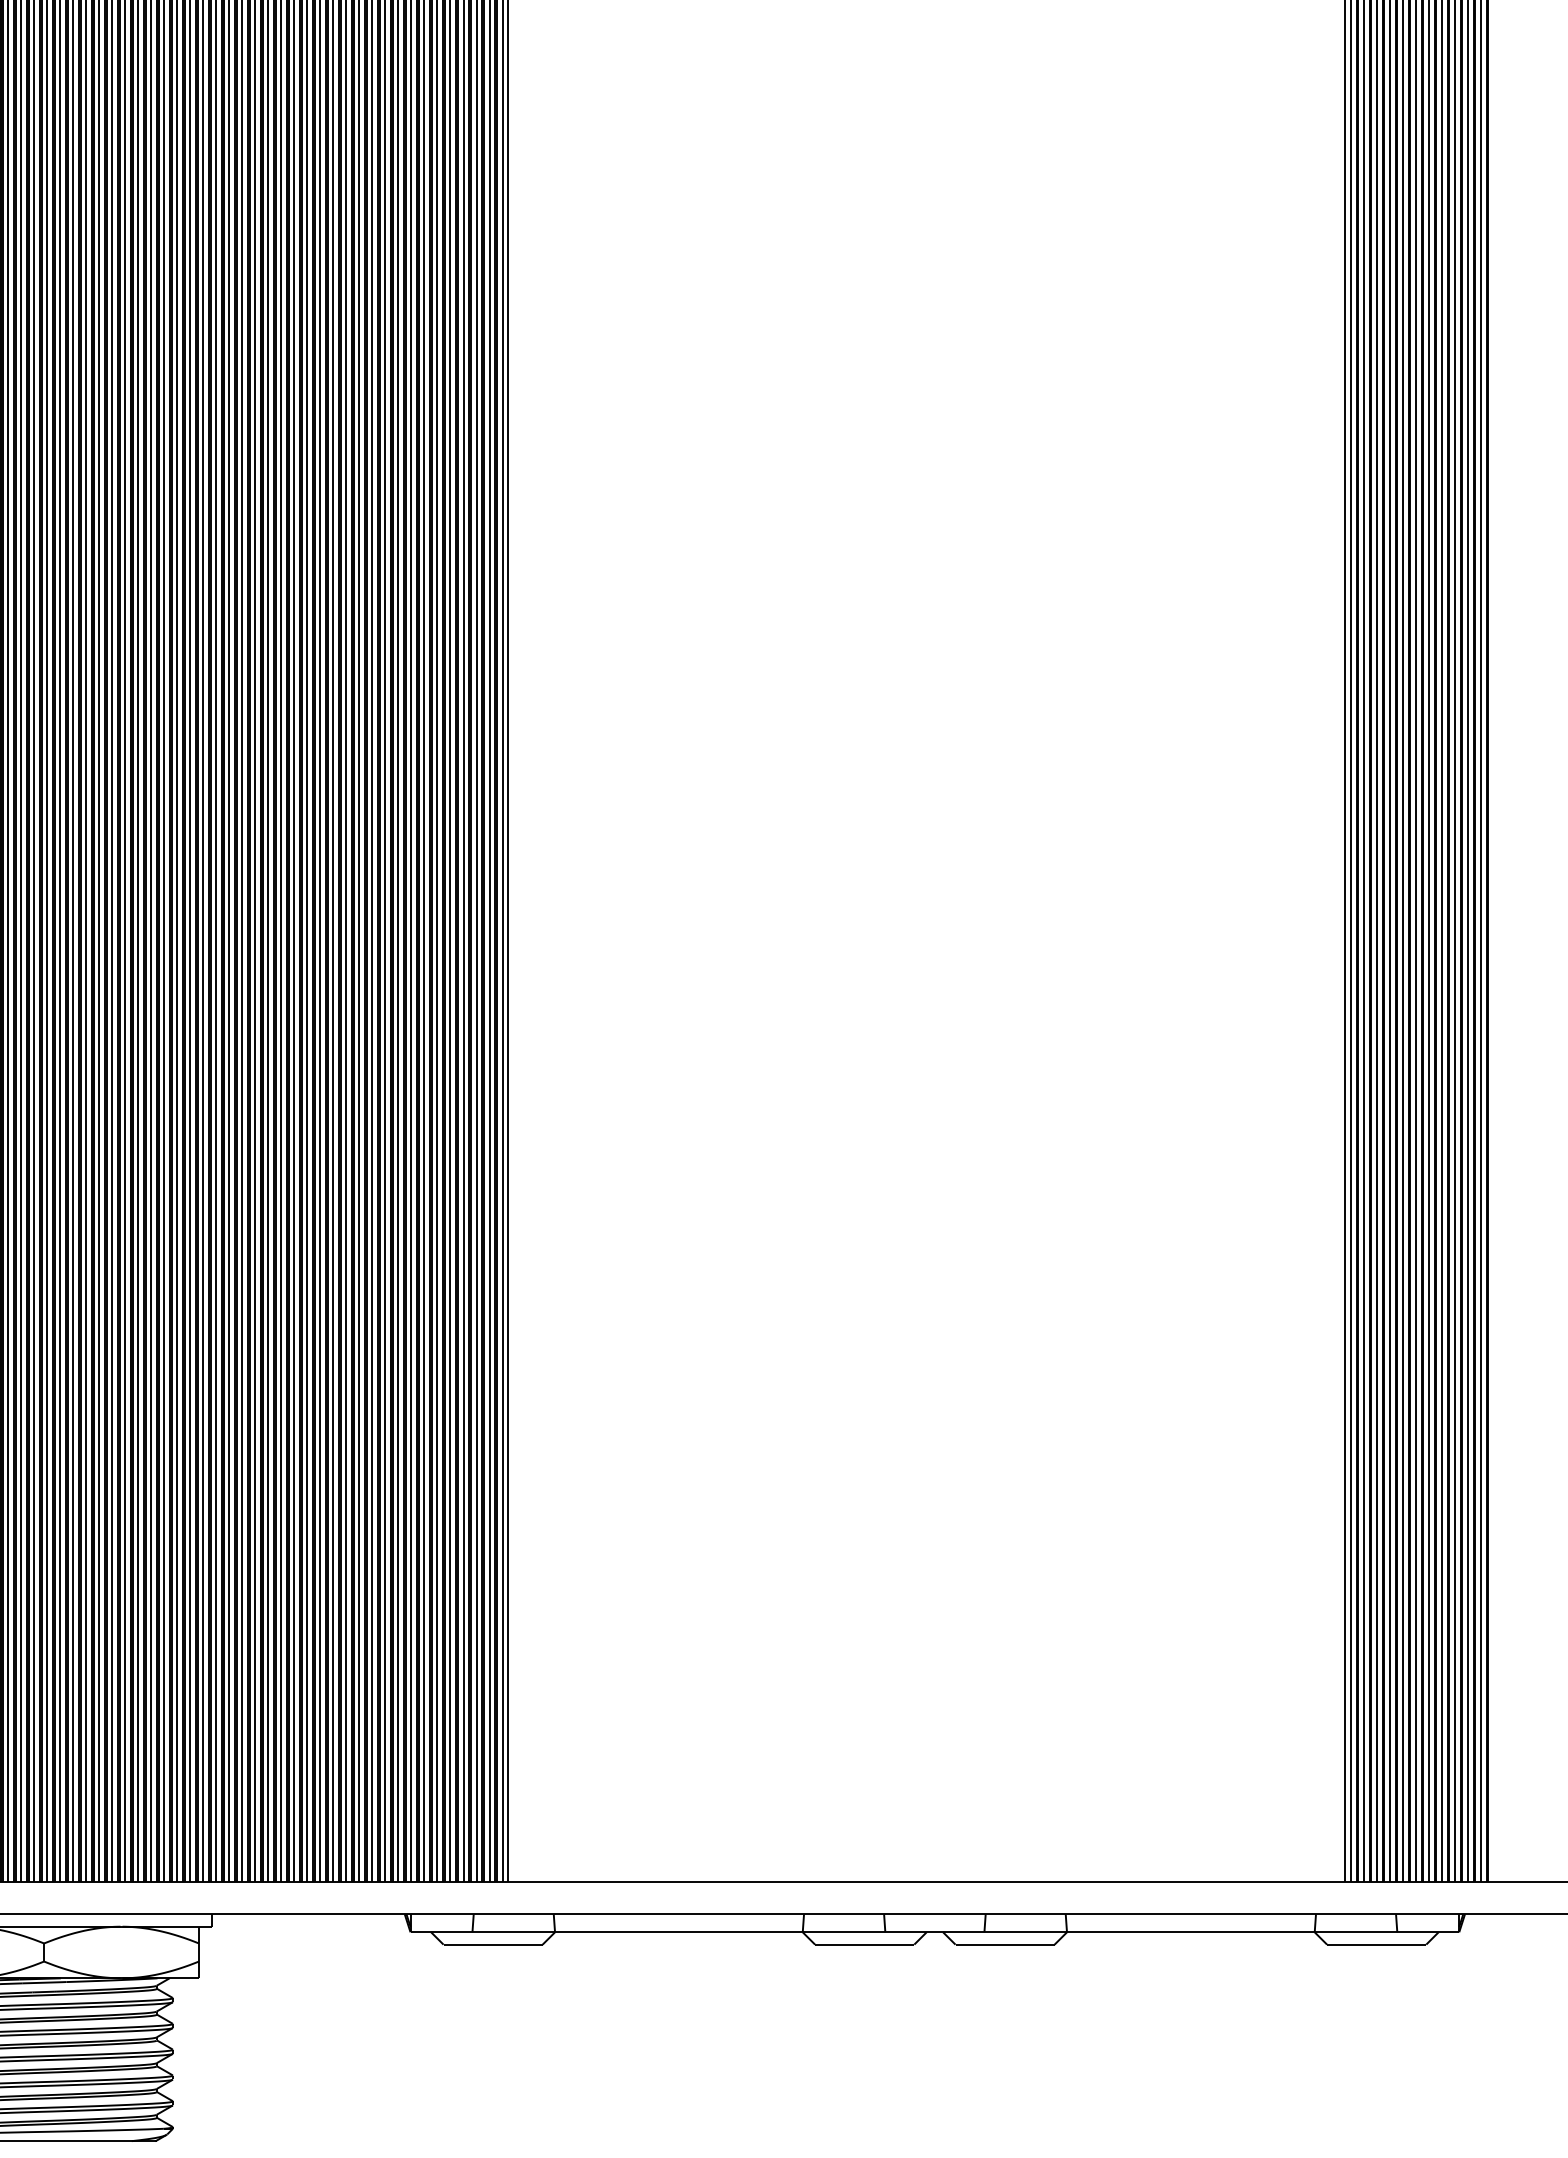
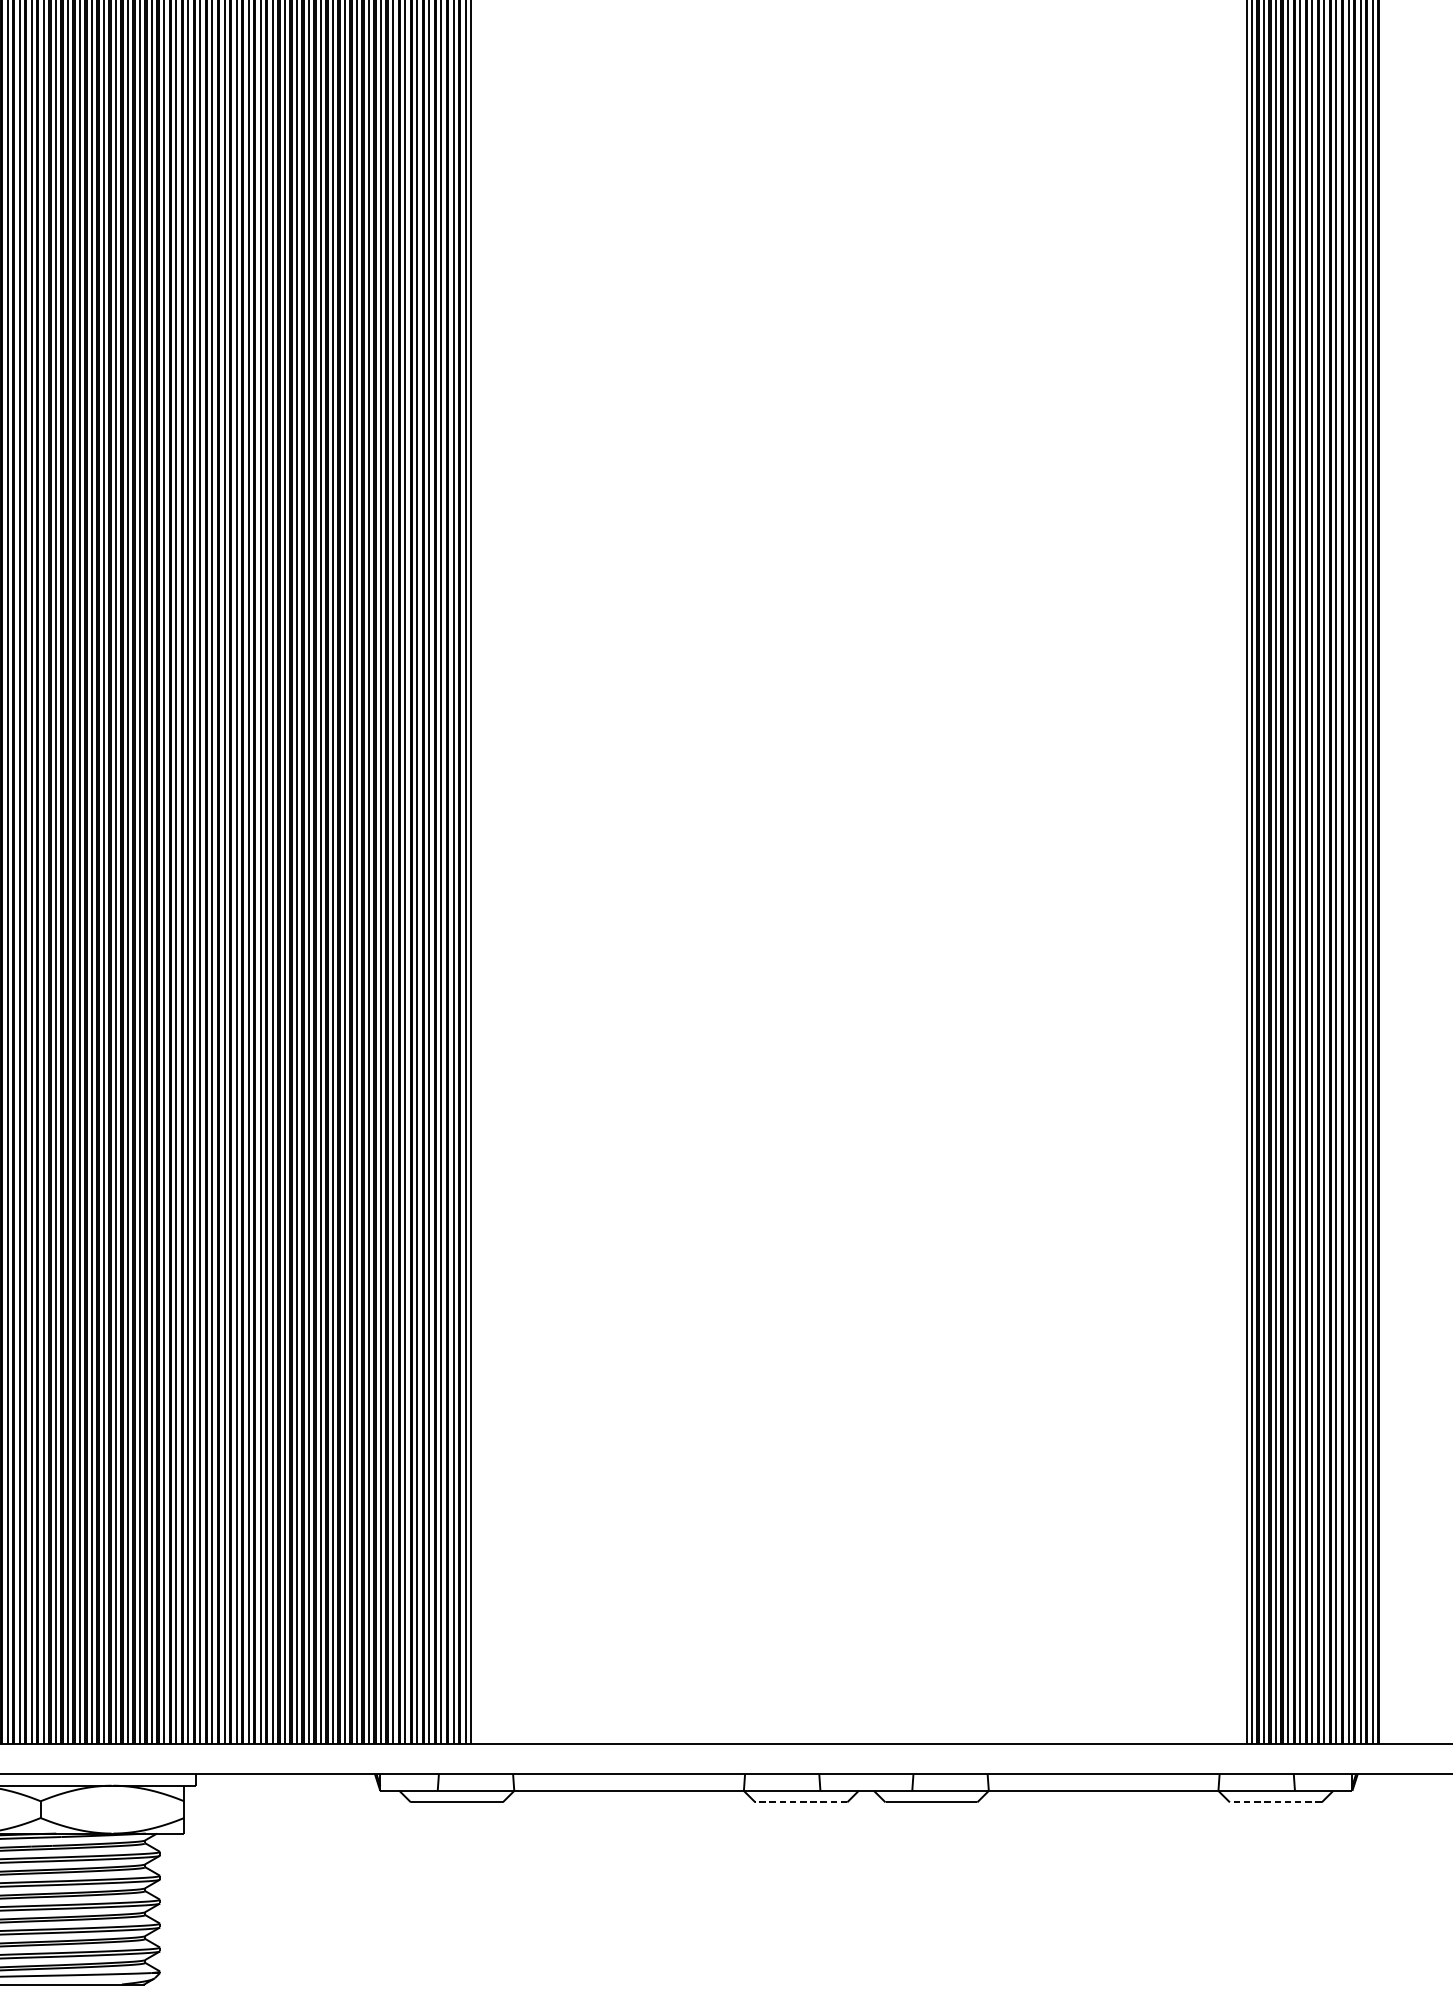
line: (864, 1944) -> (801, 1802), solid -> dashed
line: (1376, 1944) -> (1275, 1802), solid -> dashed

